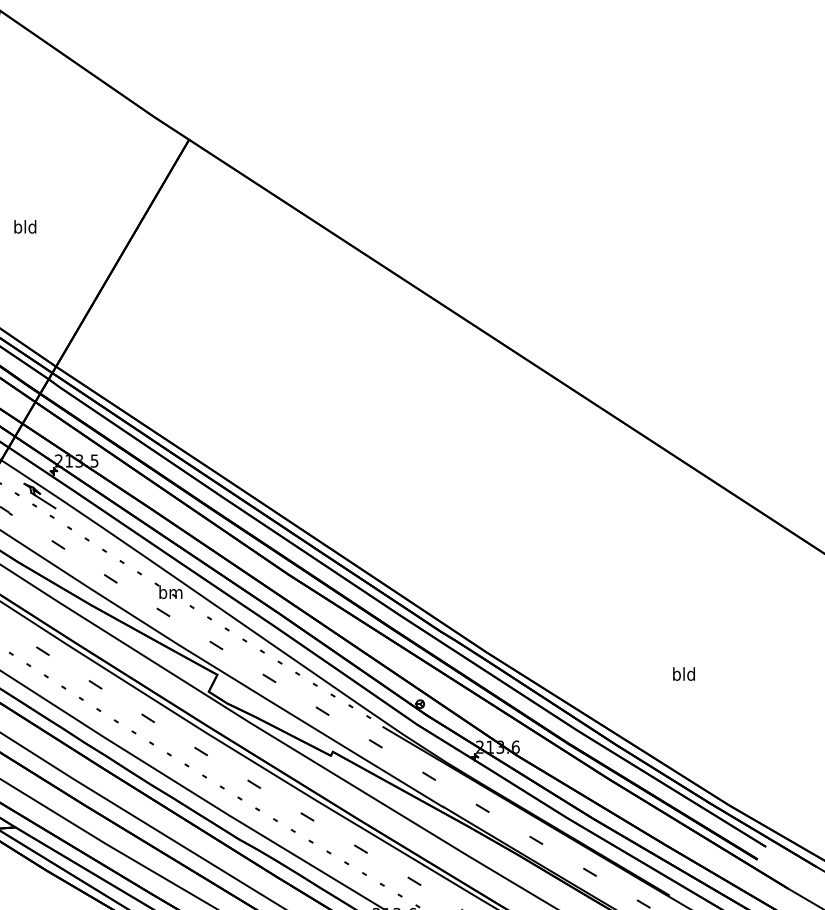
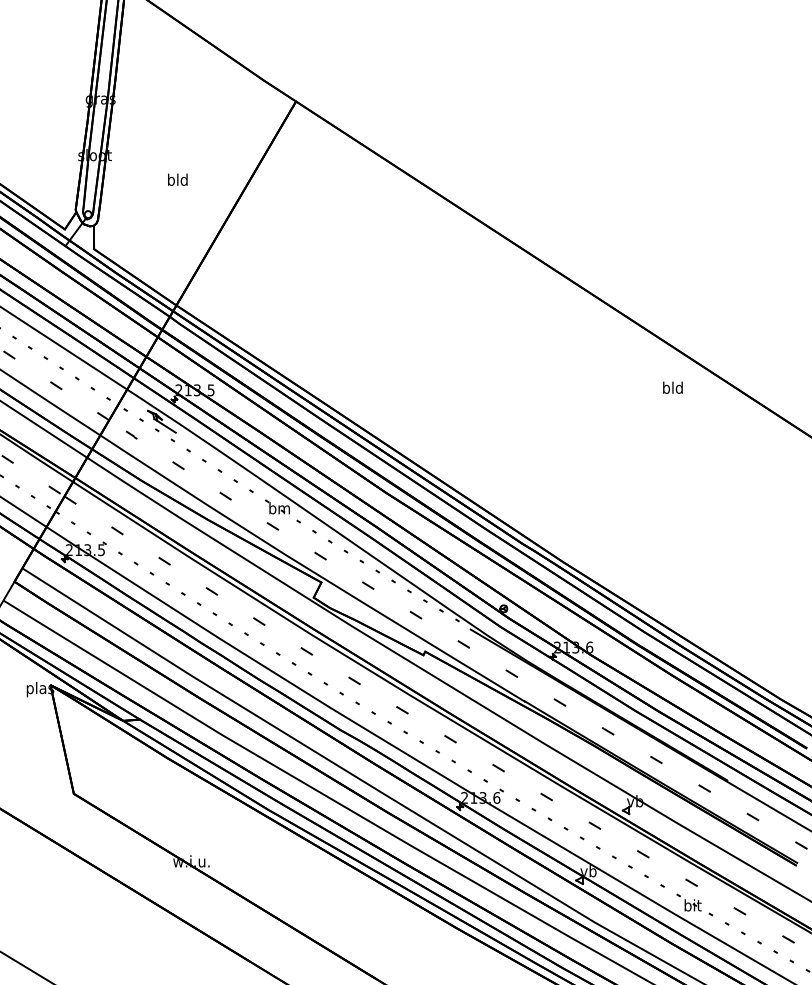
text: (24, 226) -> (177, 179), moved
text: (683, 673) -> (672, 387), moved

